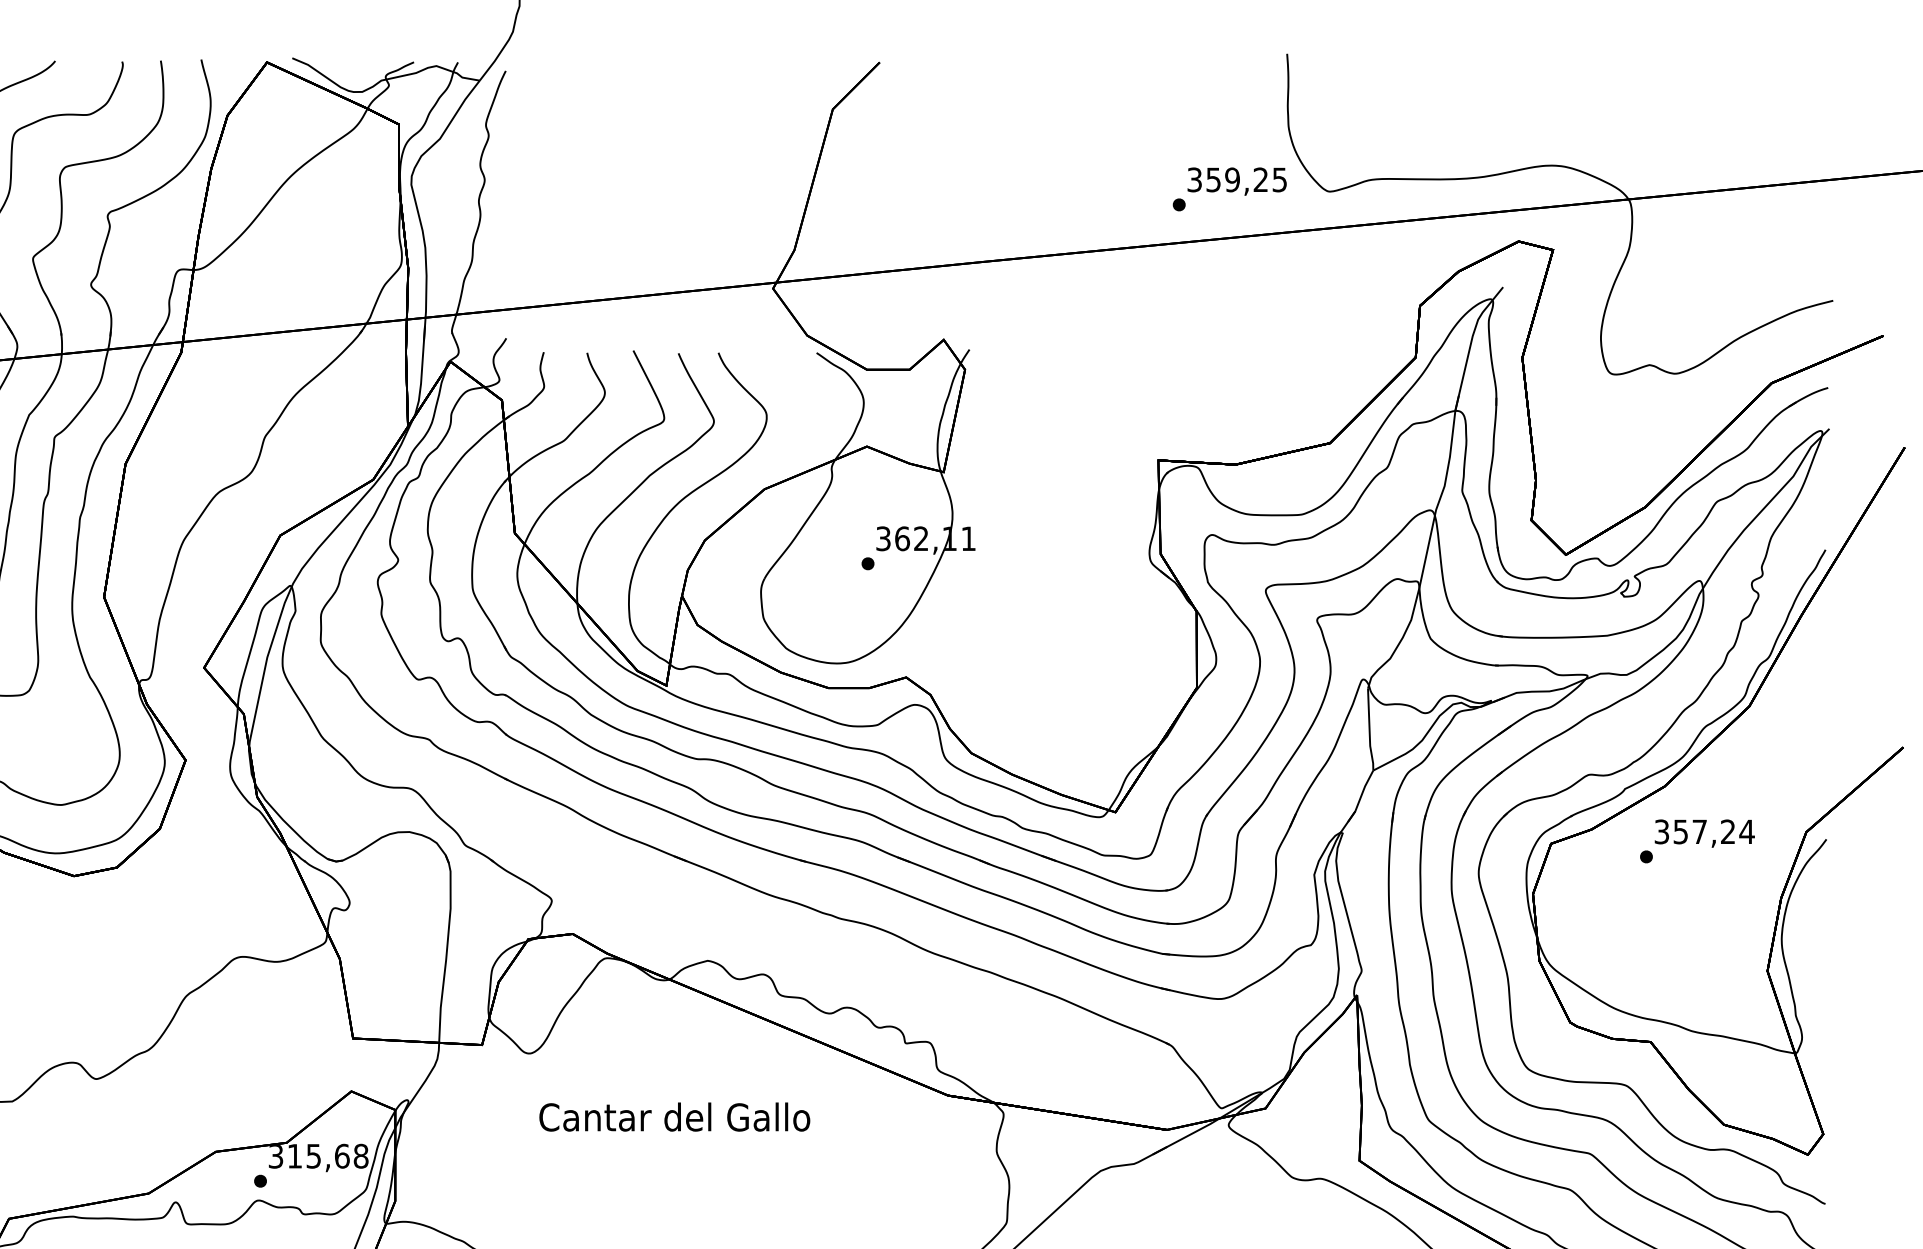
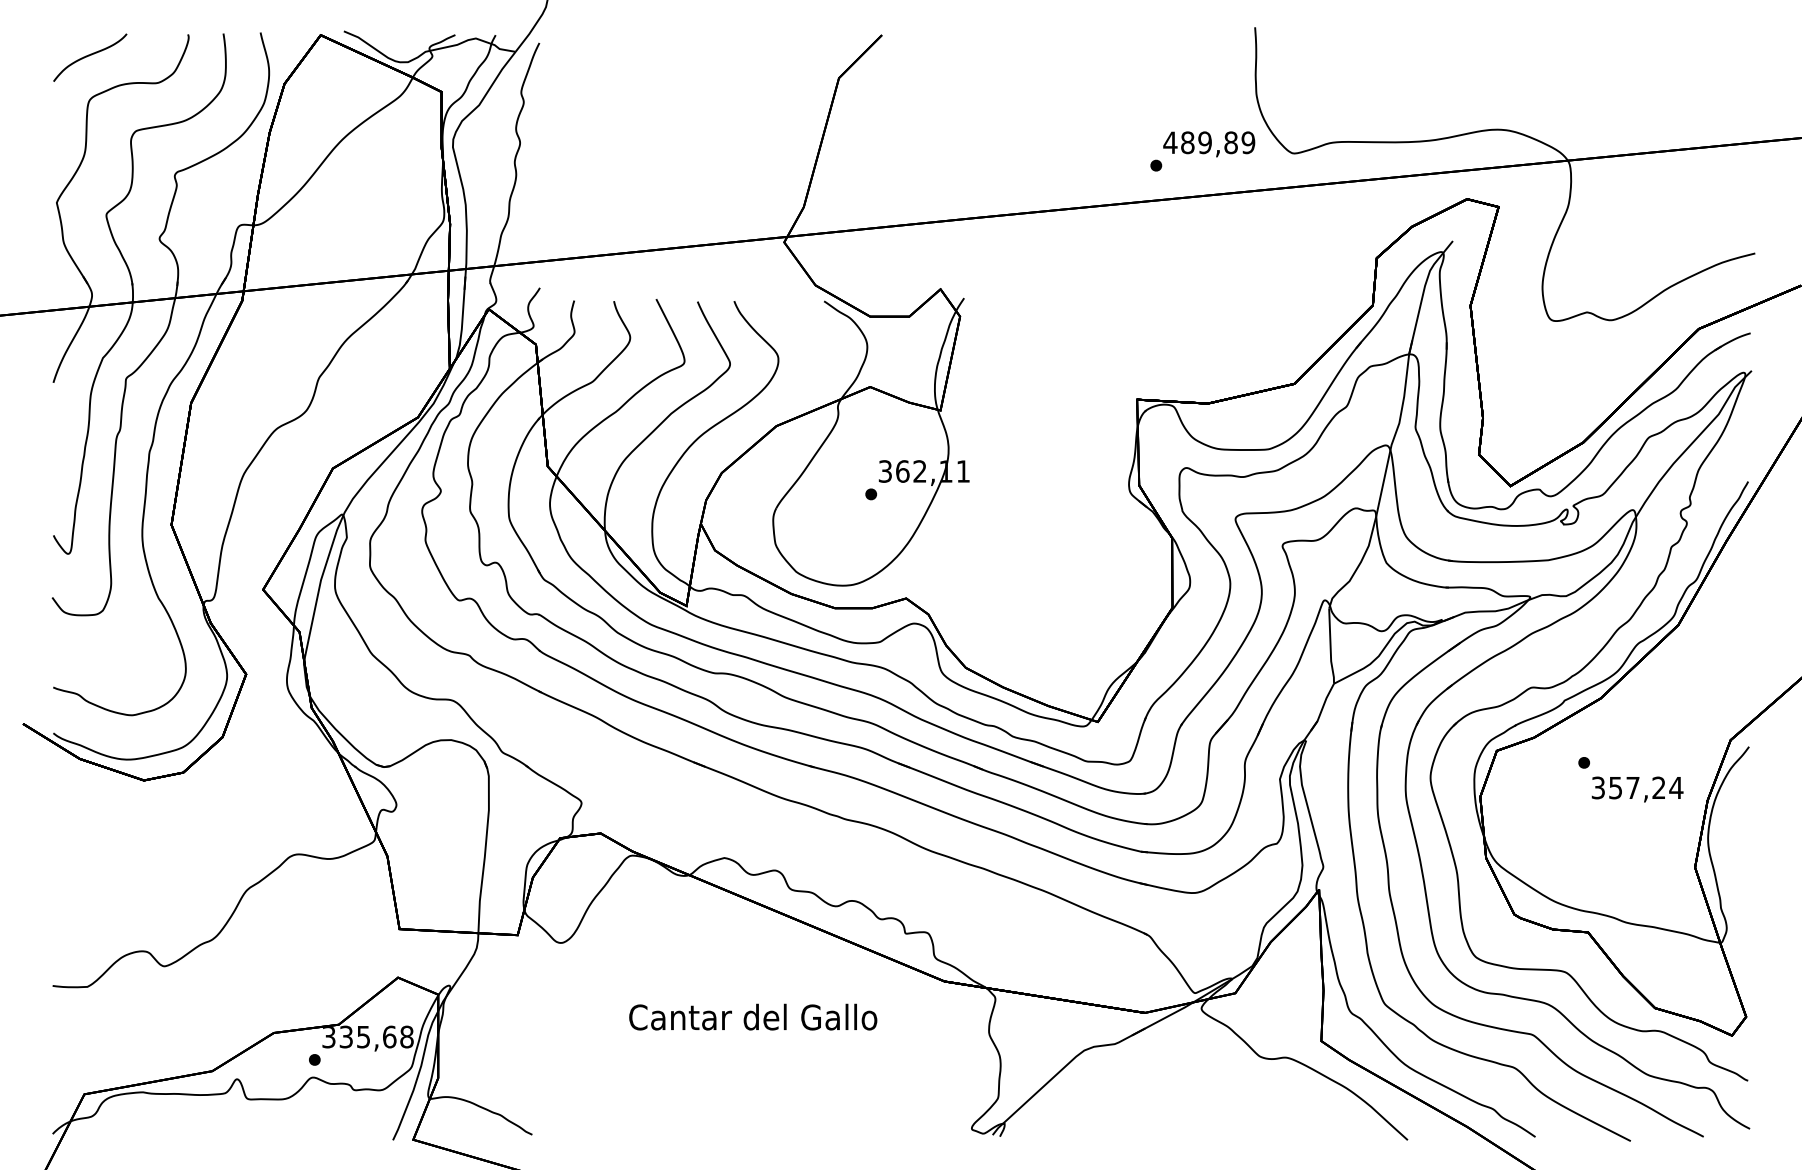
text: (1237, 179) -> (1209, 142), 359,25 -> 489,89
text: (1704, 833) -> (1637, 789), moved
text: (675, 1116) -> (753, 1016), moved
text: (294, 1155) -> (345, 1036), 315,68 -> 335,68

